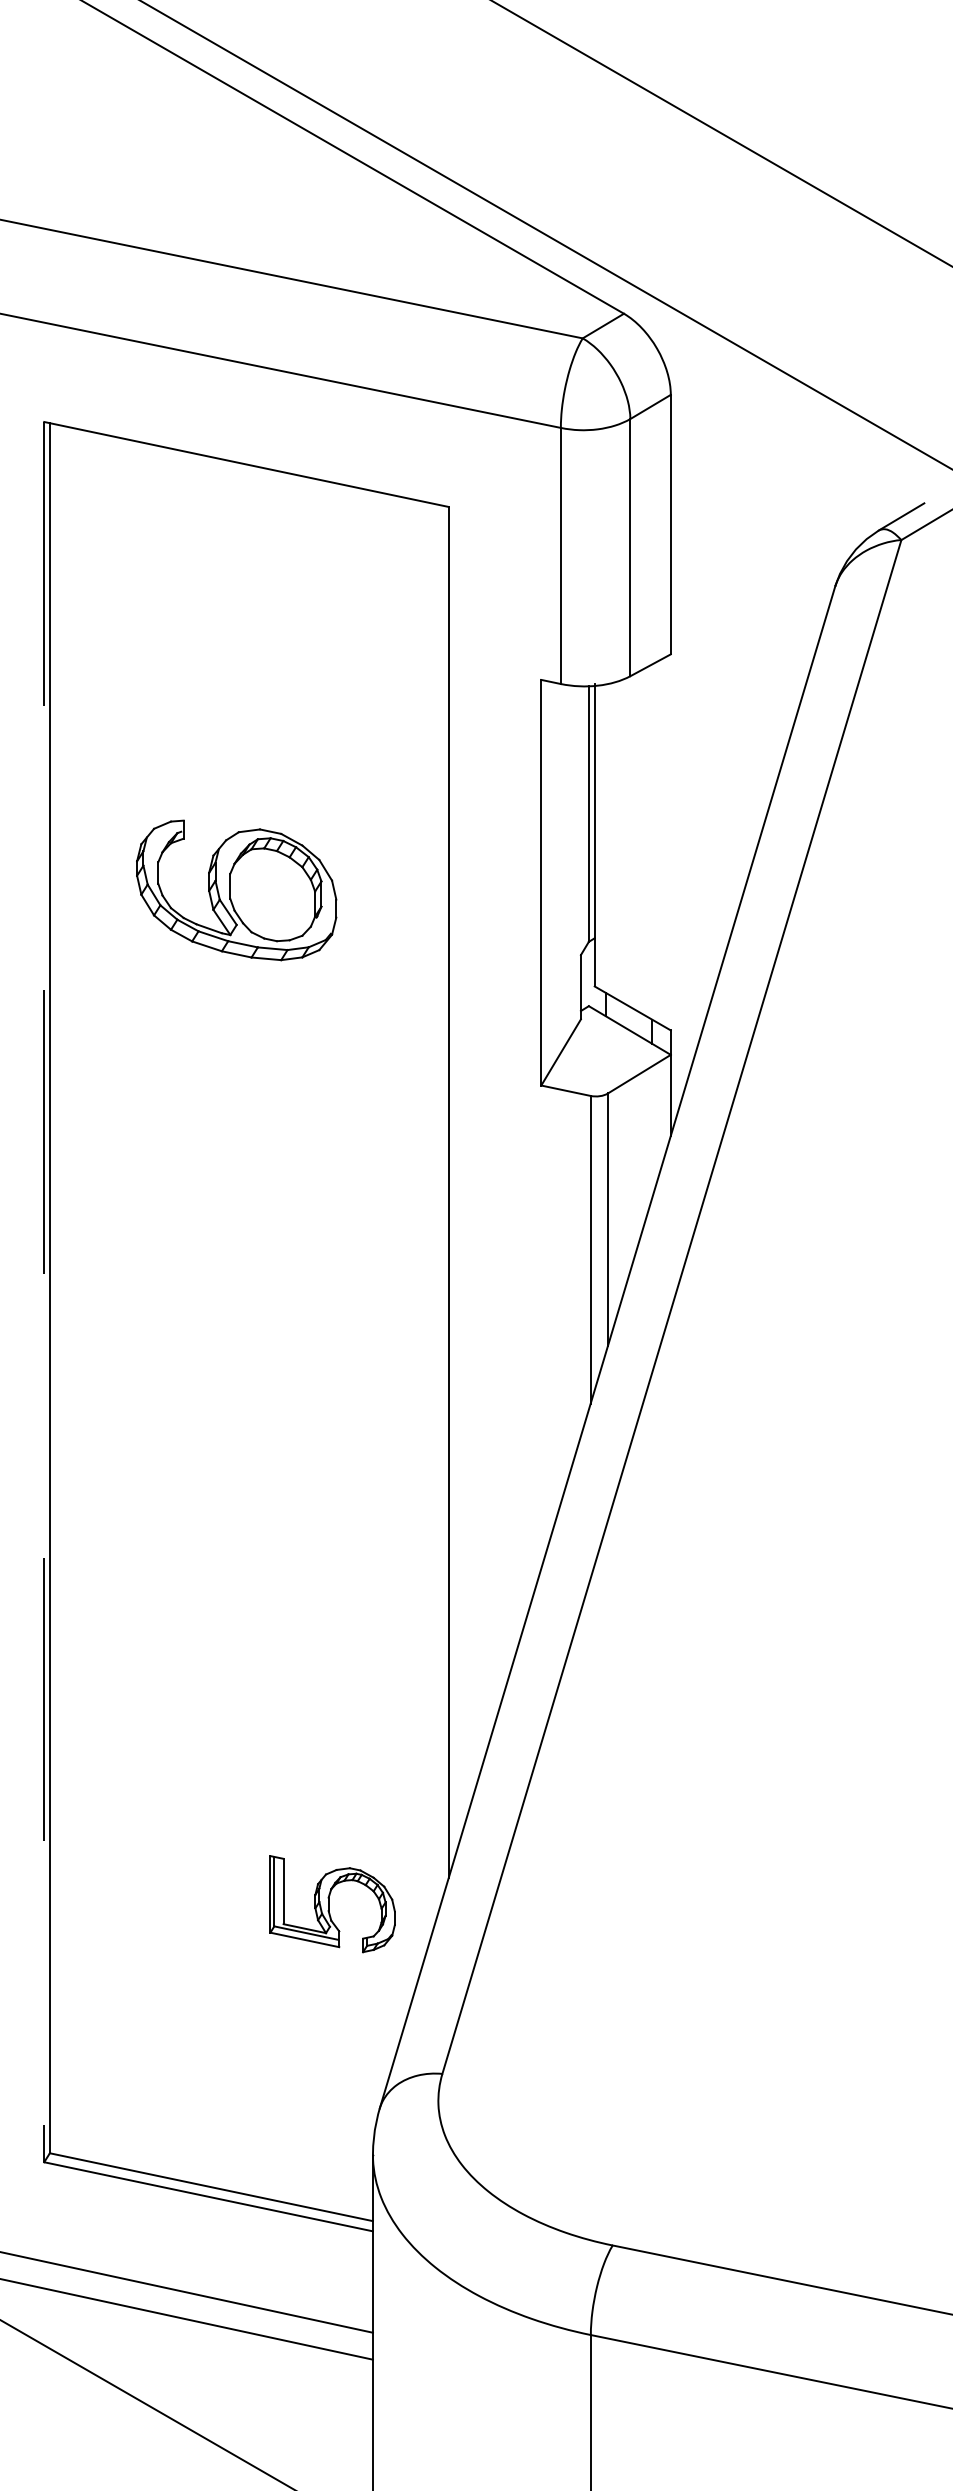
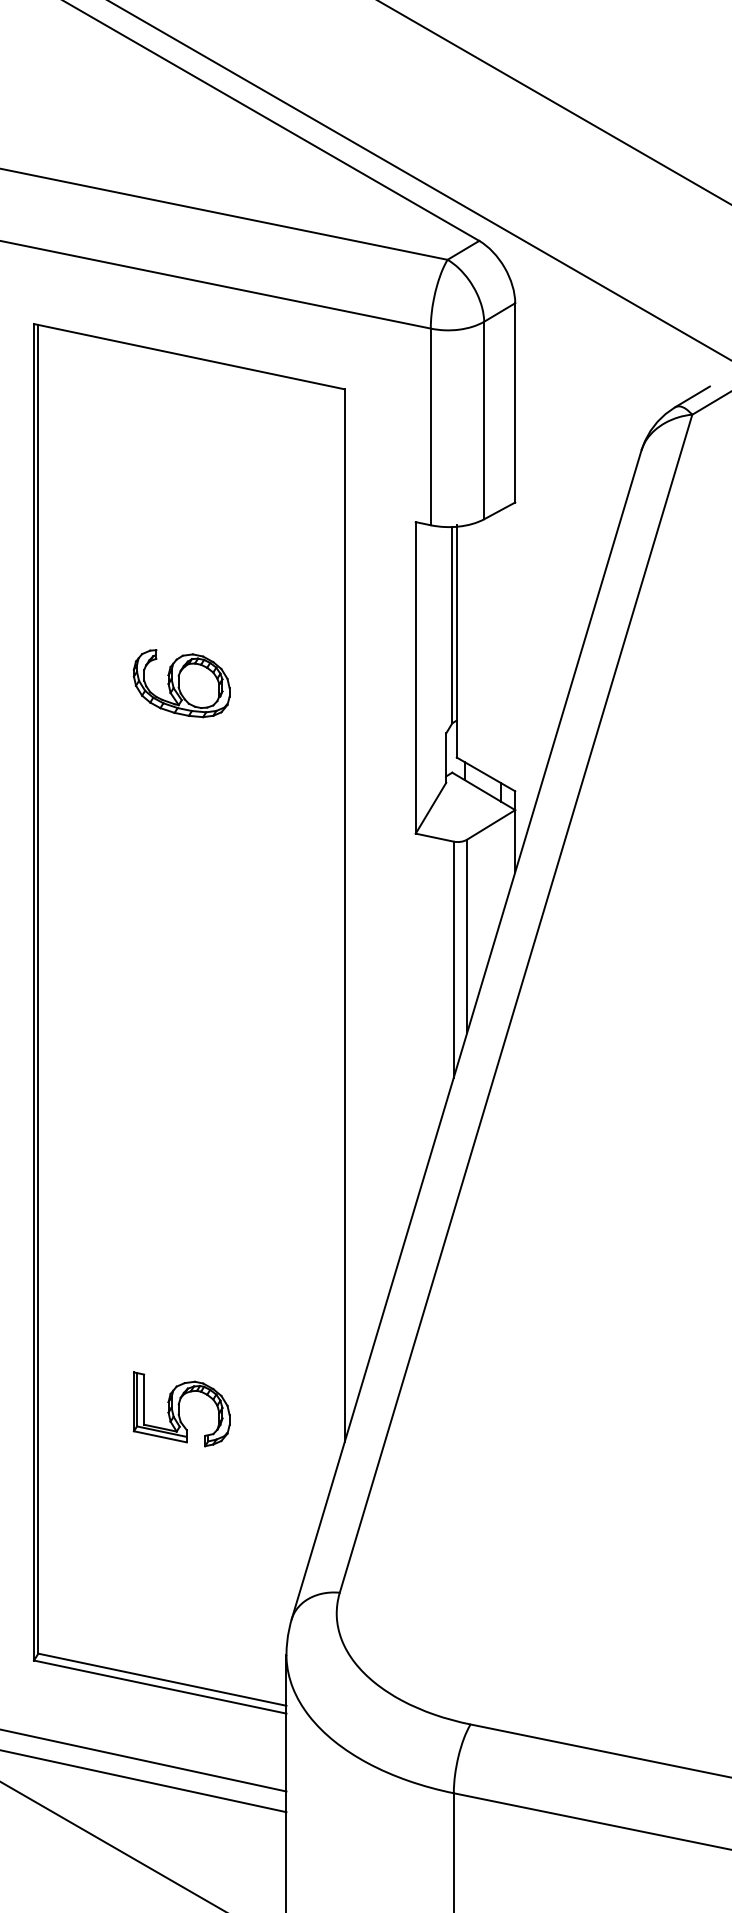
part: (236, 889) -> (181, 683), size x0.62
line: (44, 1292) -> (34, 992), dashed -> solid
part: (332, 1904) -> (181, 1409), moved

